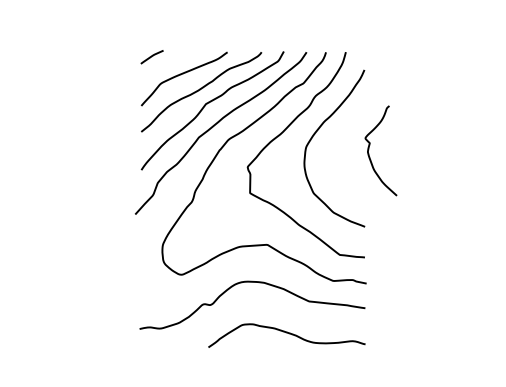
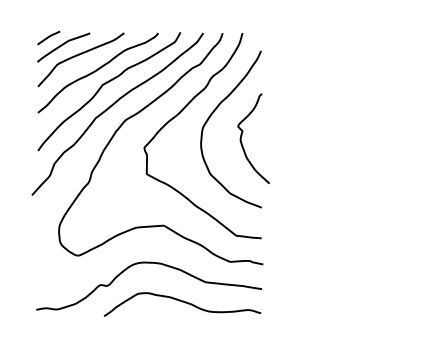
curve: (165, 65) -> (62, 46), added
curve: (369, 149) -> (242, 137), moved
curve: (286, 333) -> (182, 302), moved

